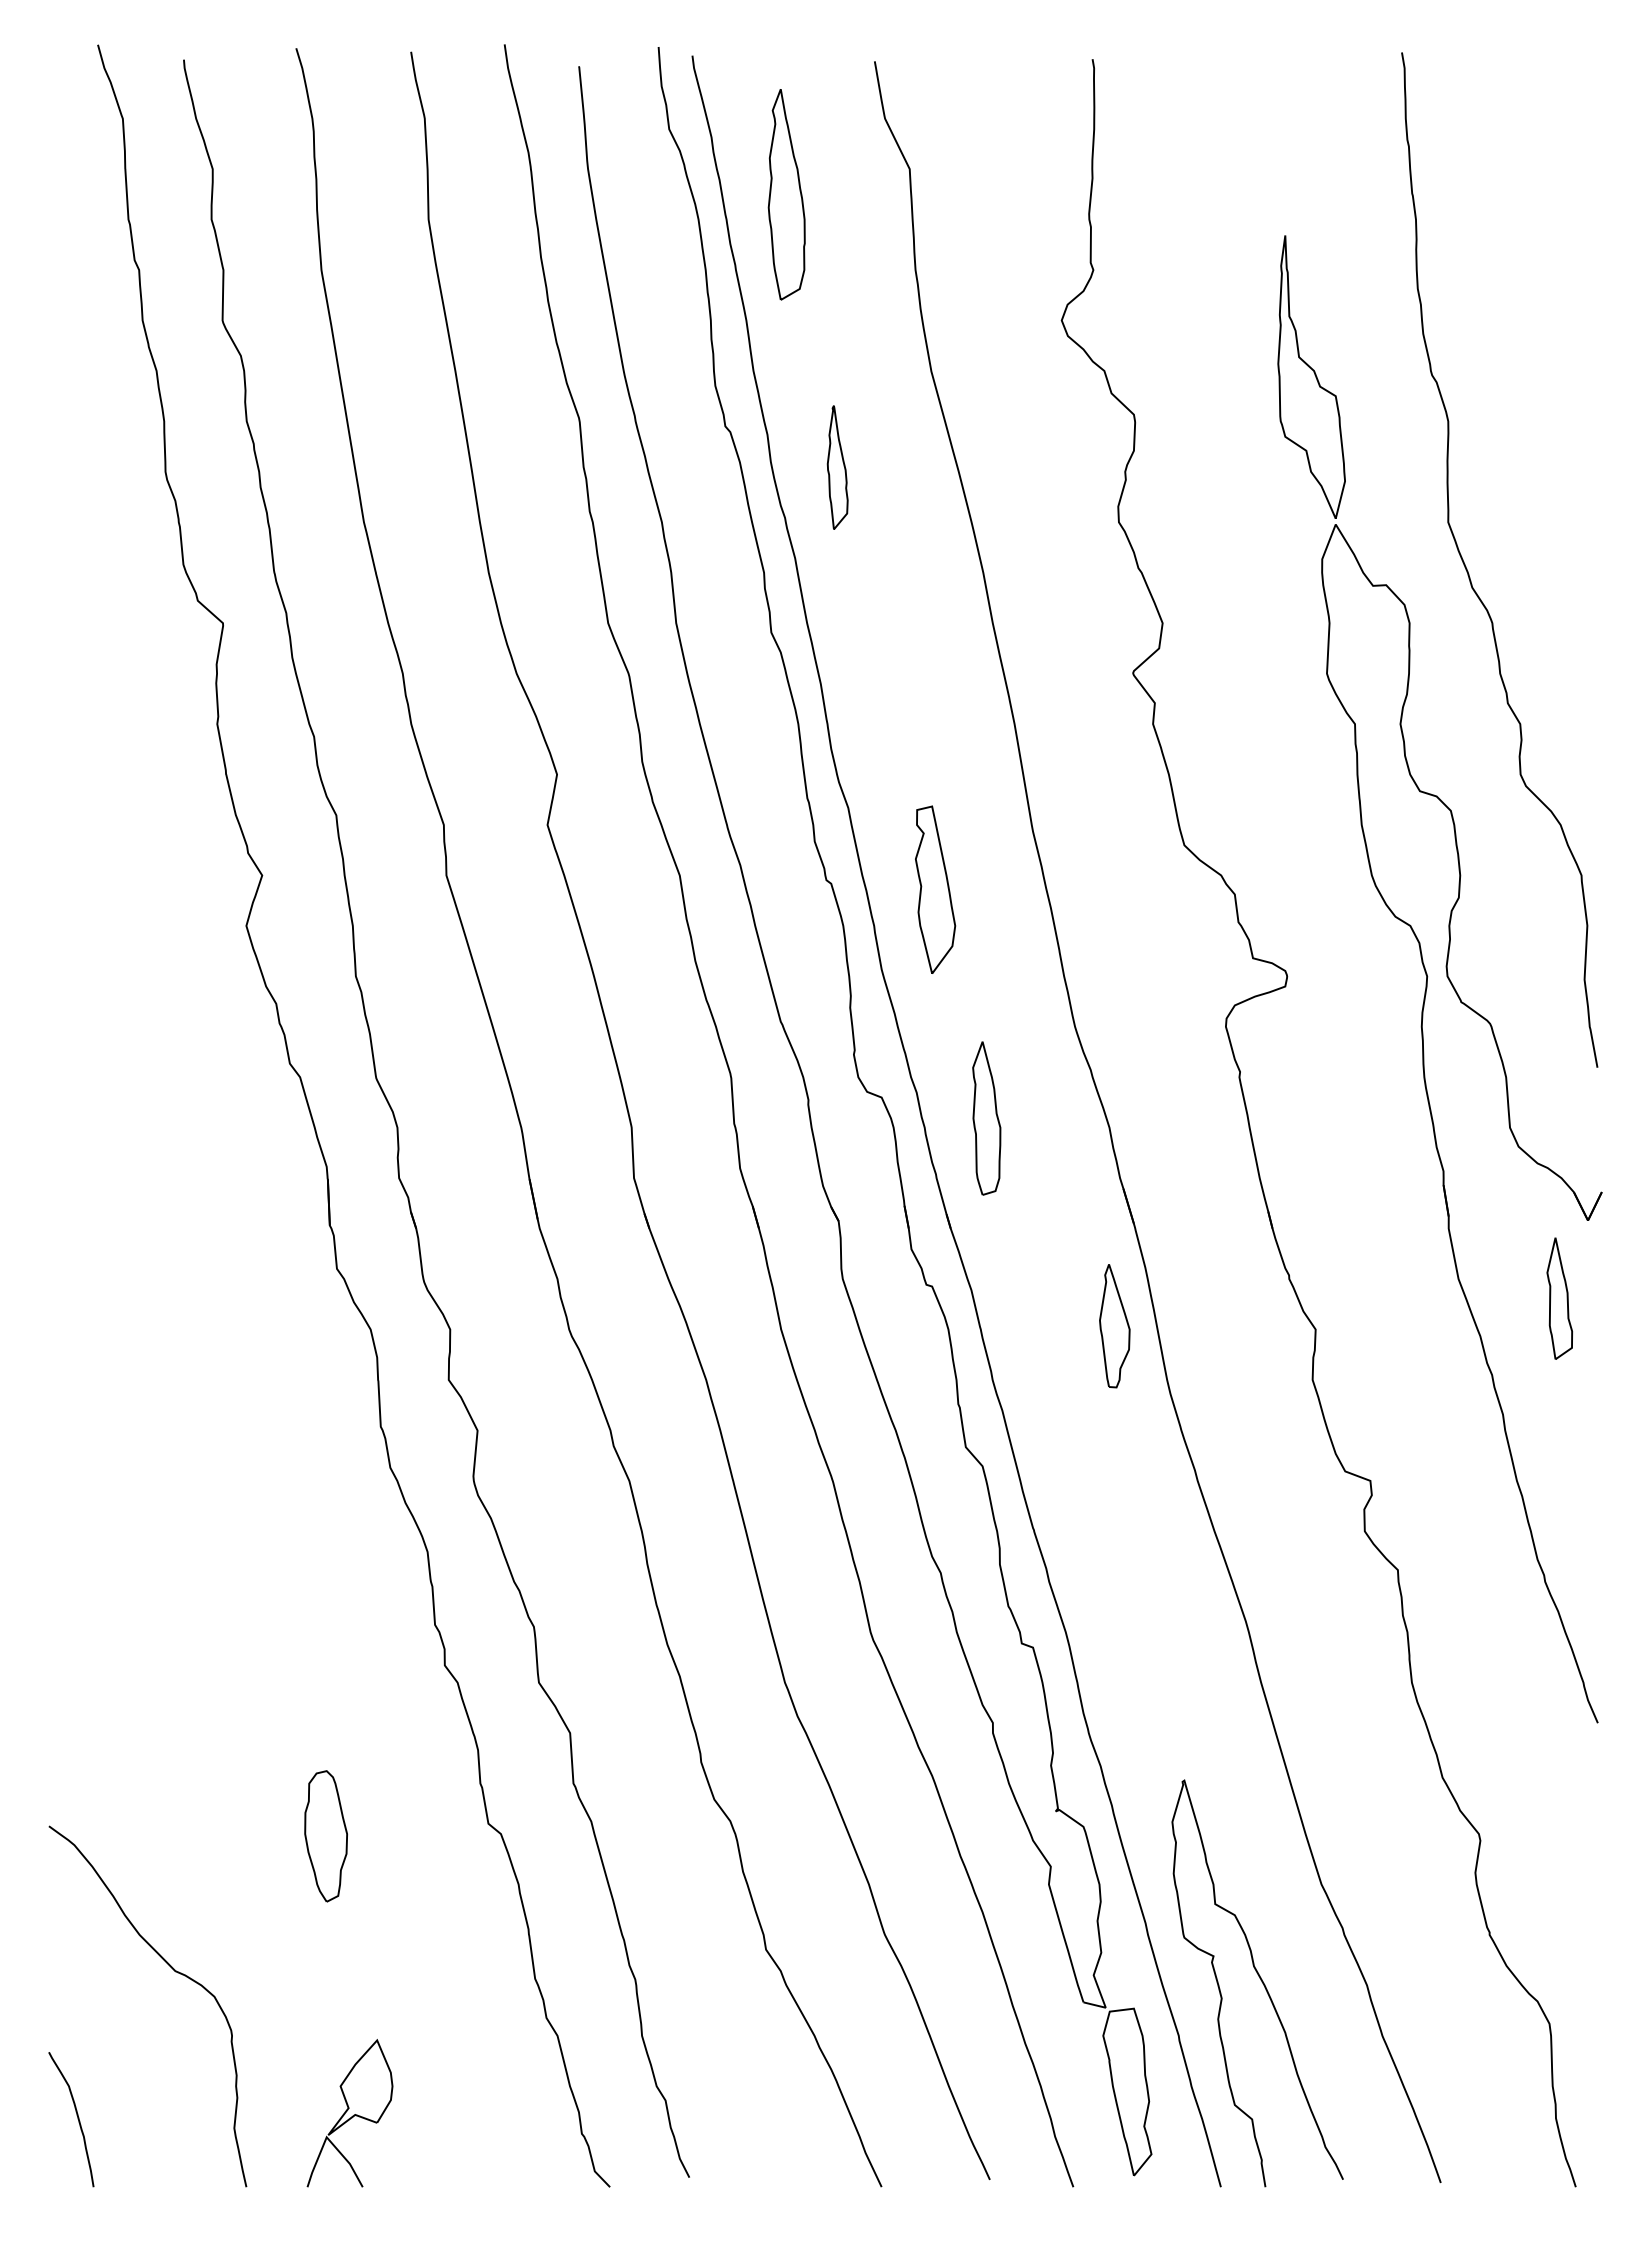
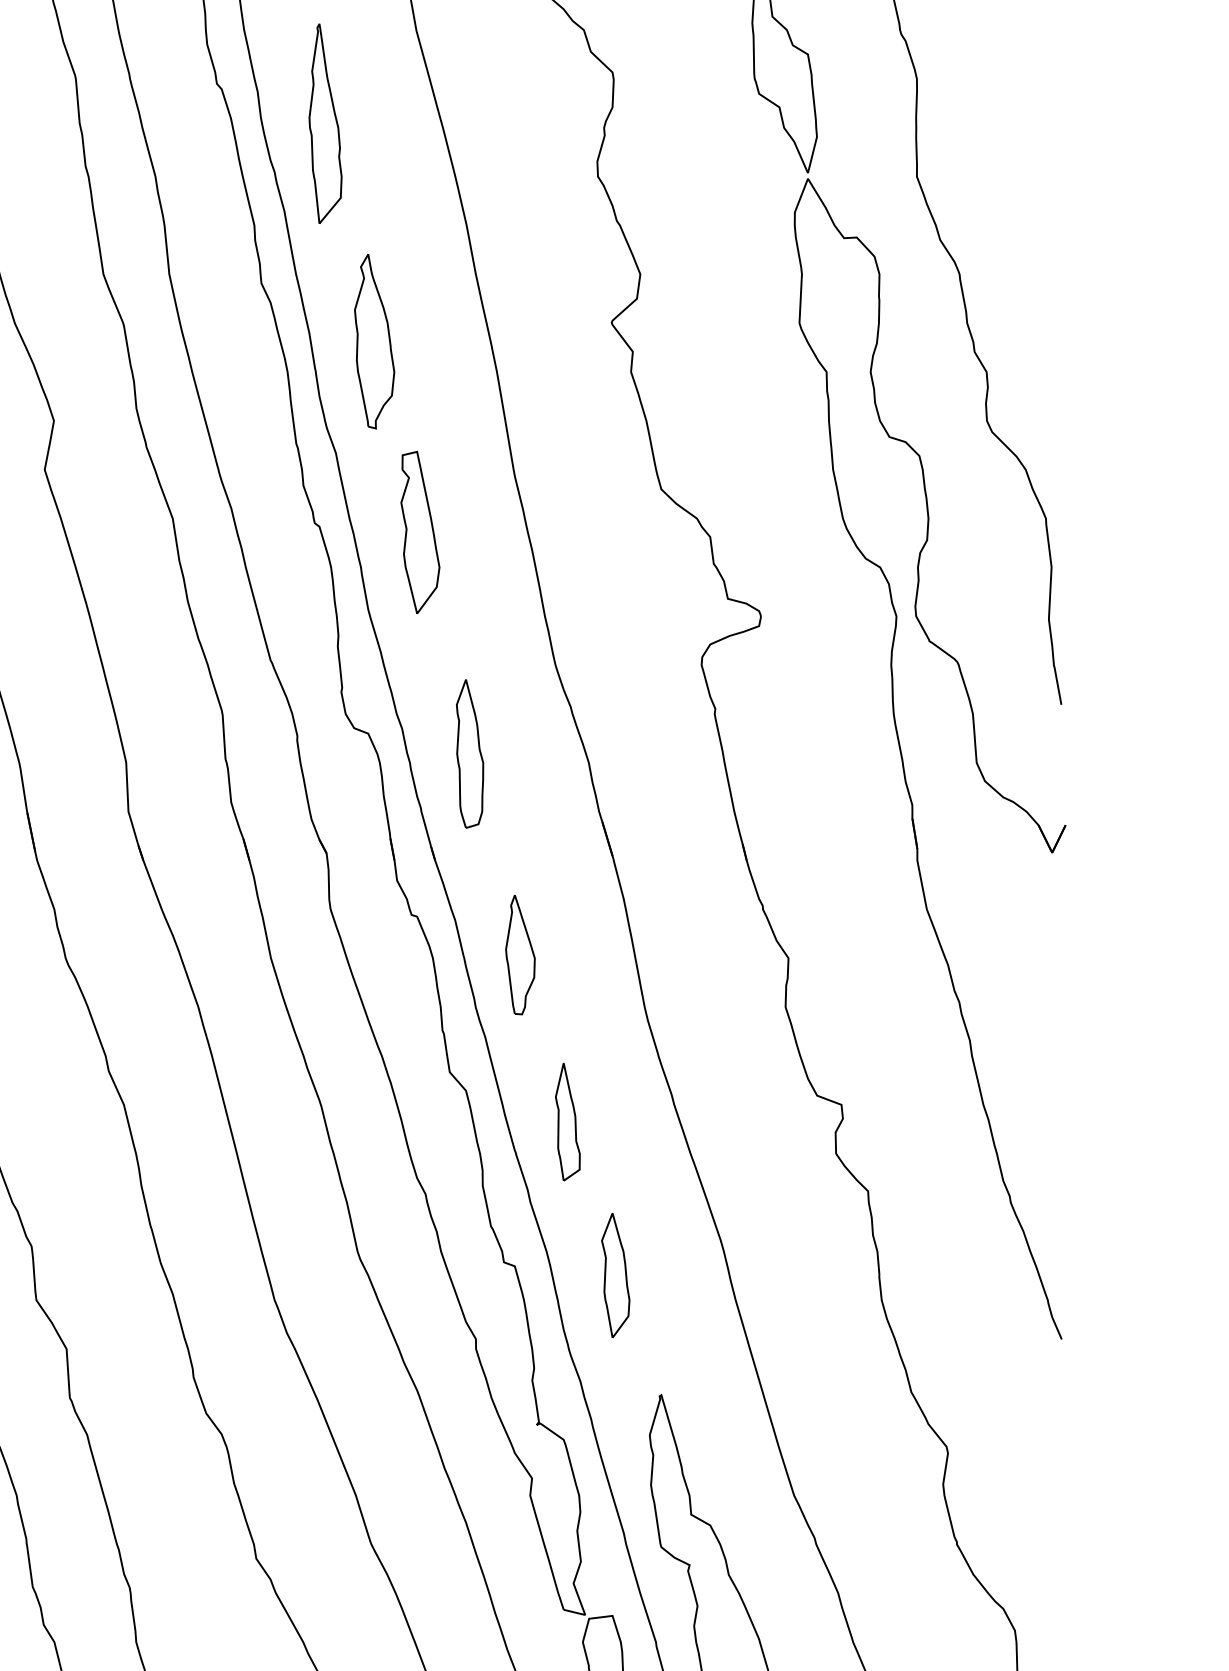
part: (837, 467) -> (325, 123), size x1.67
part: (888, 692) -> (374, 341), added
part: (1559, 1298) -> (567, 1121), moved
part: (1114, 1326) -> (520, 955), moved
part: (1137, 1656) -> (616, 1274), added

